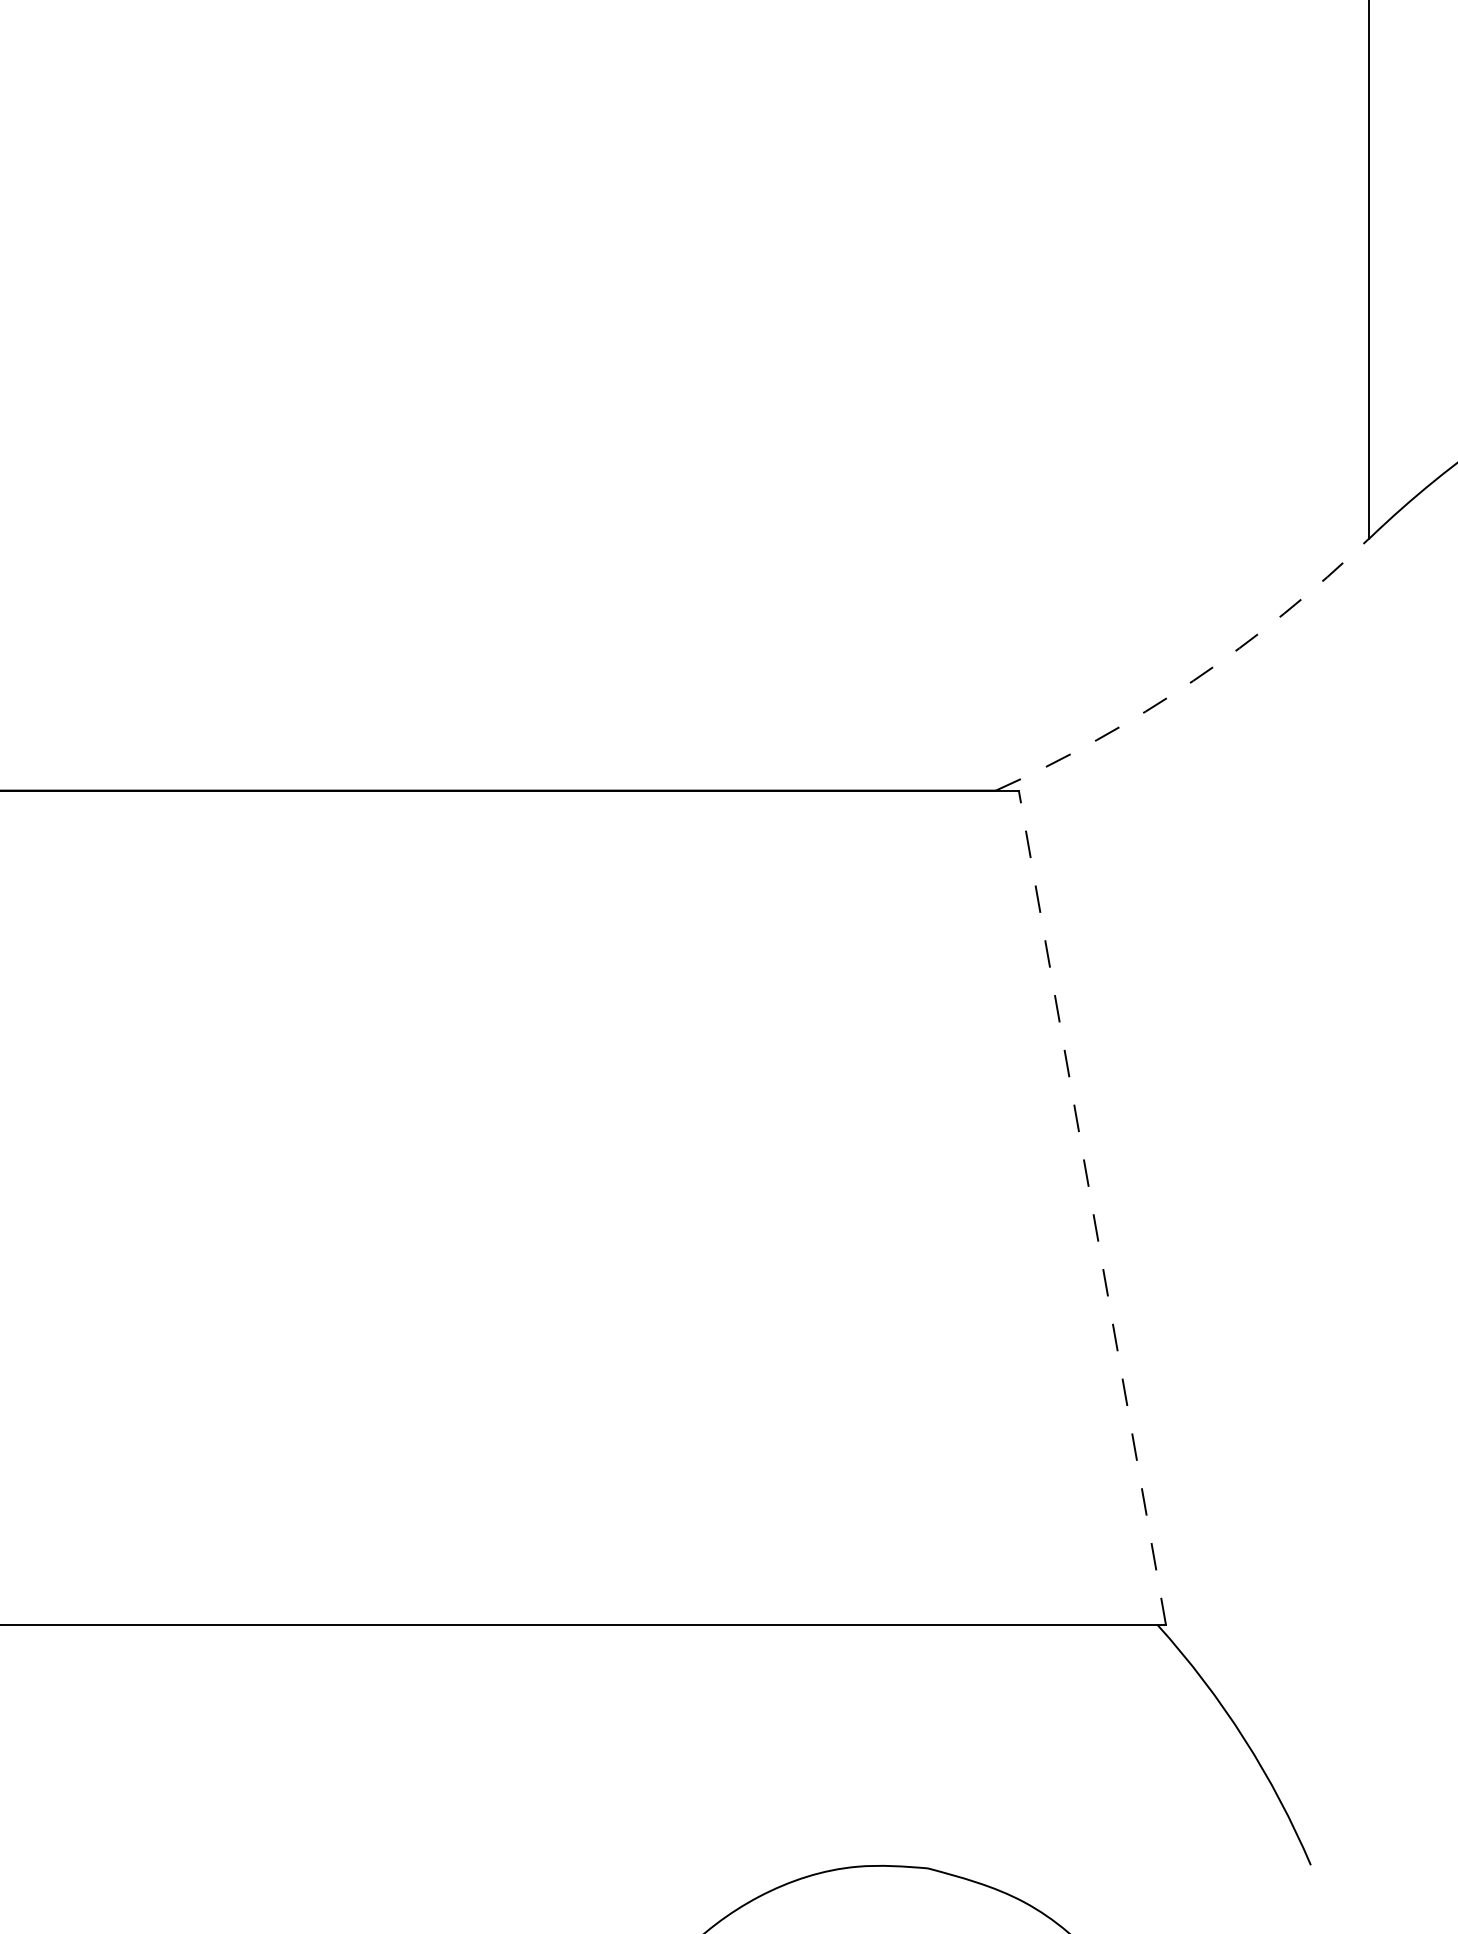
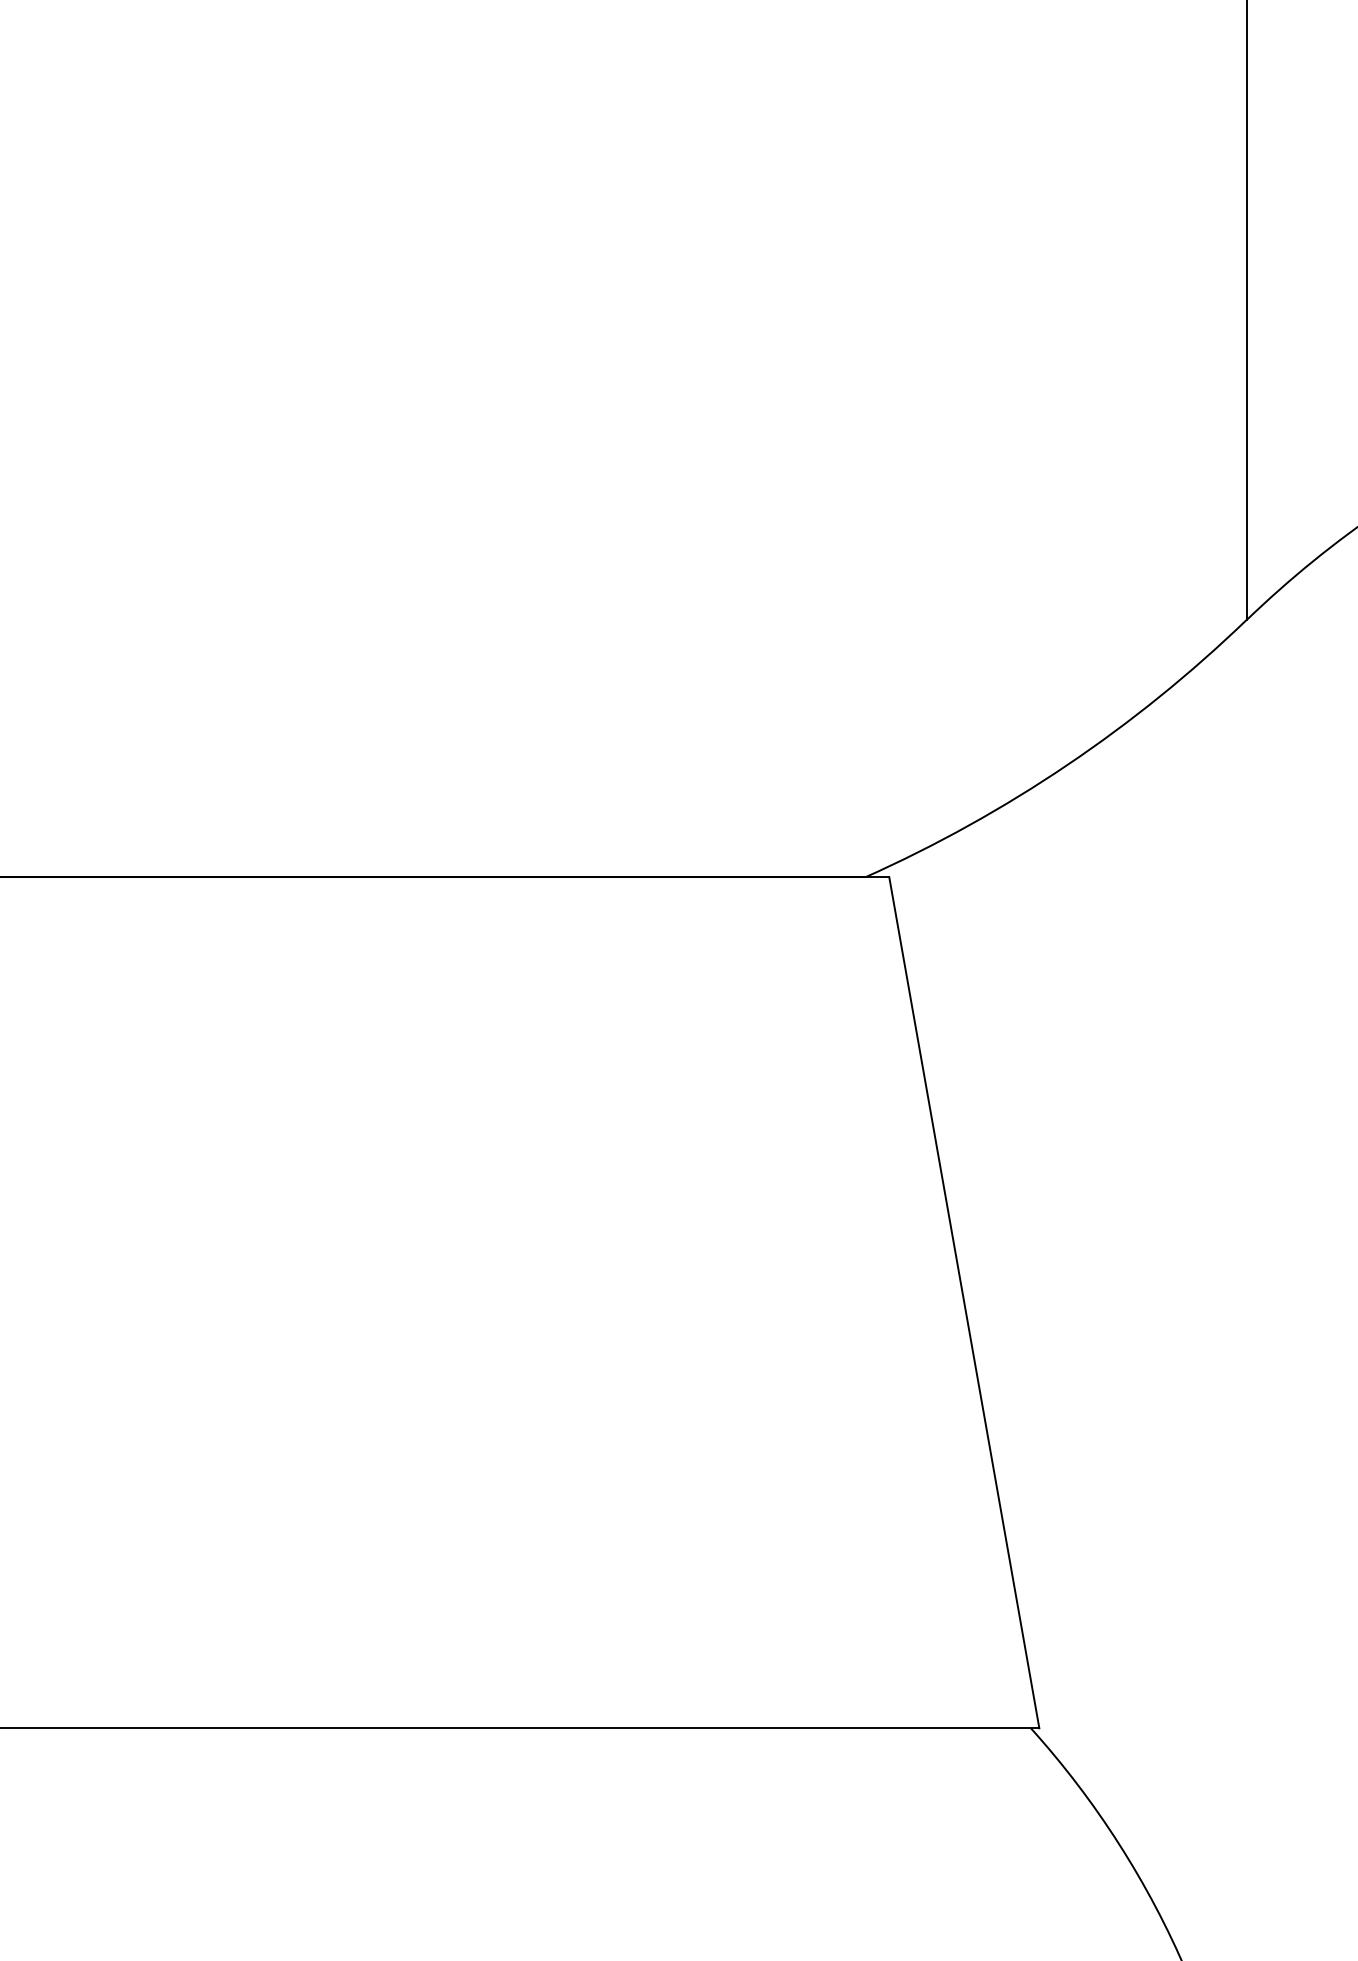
arc: (1193, 680) -> (1067, 764), dashed -> solid
line: (1092, 1207) -> (964, 1302), dashed -> solid

